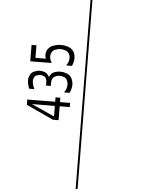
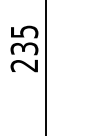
text: (46, 107) -> (23, 65), 435 -> 235

